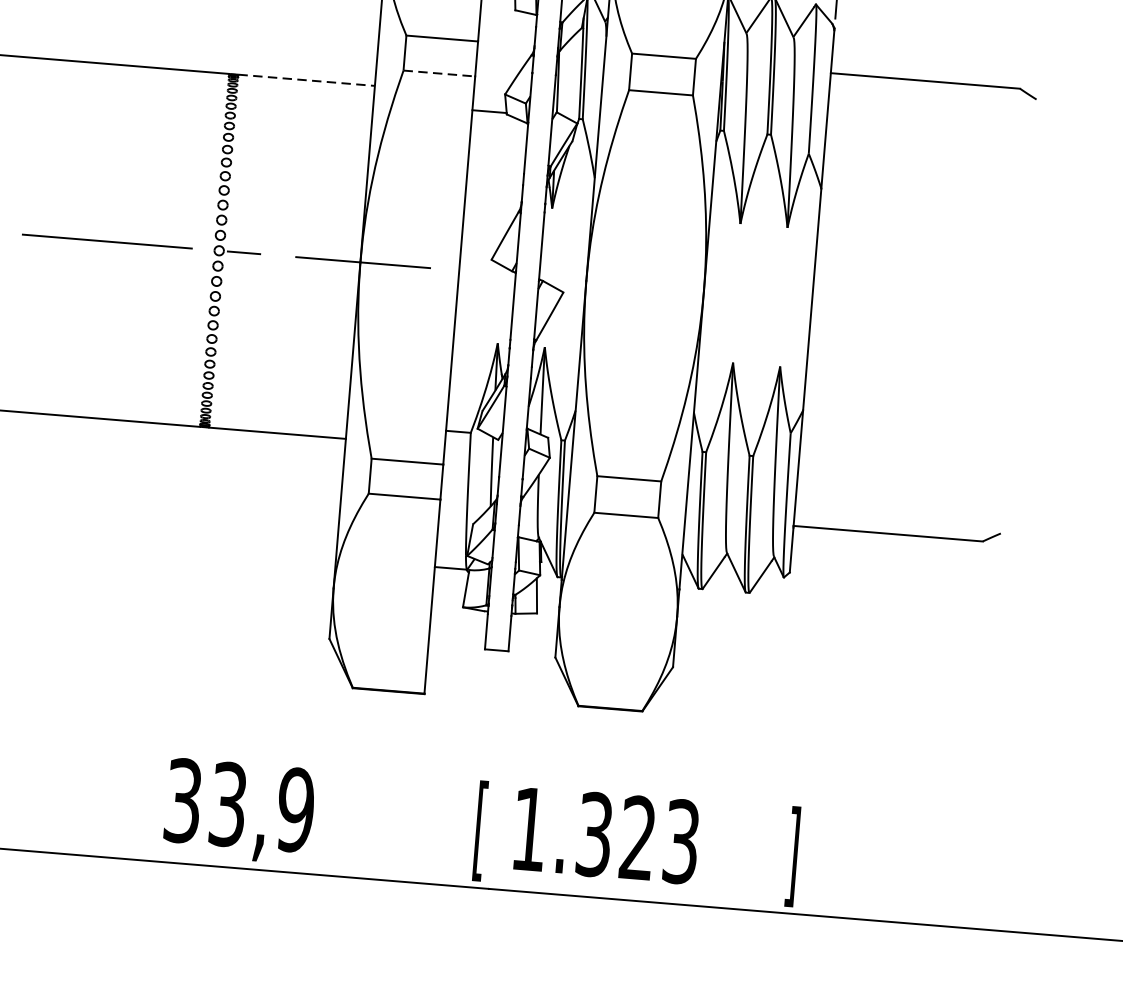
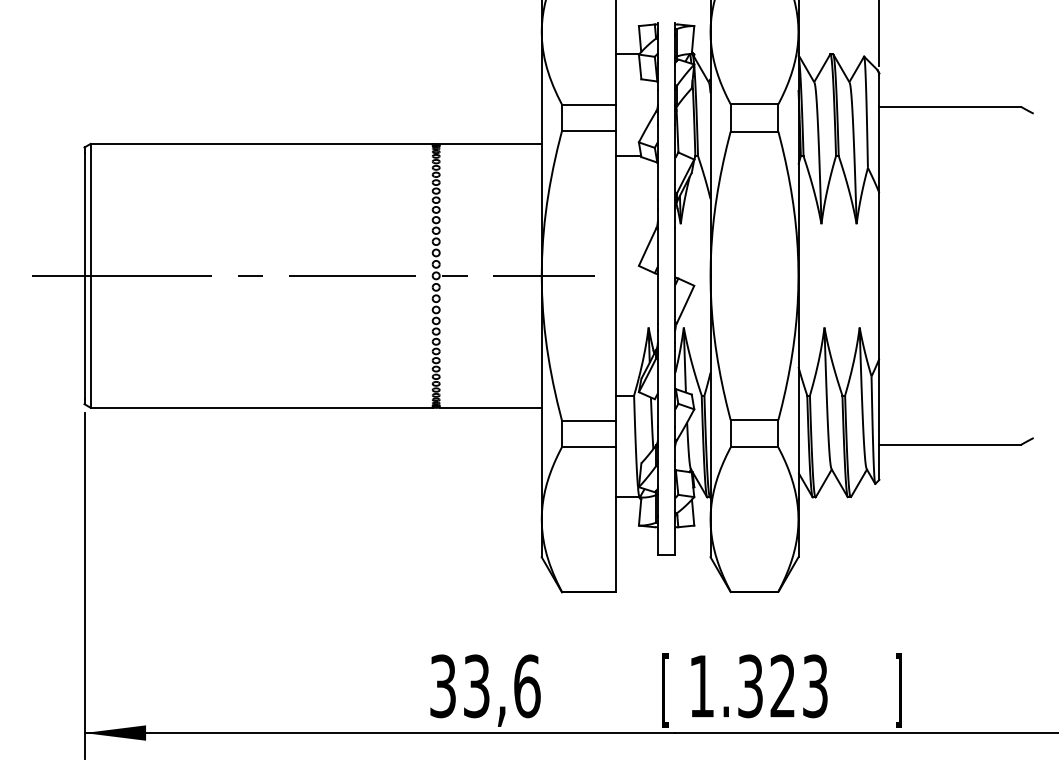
line: (438, 73) -> (588, 130), dashed -> solid
line: (306, 79) -> (490, 143), dashed -> solid
text: (294, 810) -> (526, 686), 33,9 -> 33,6

